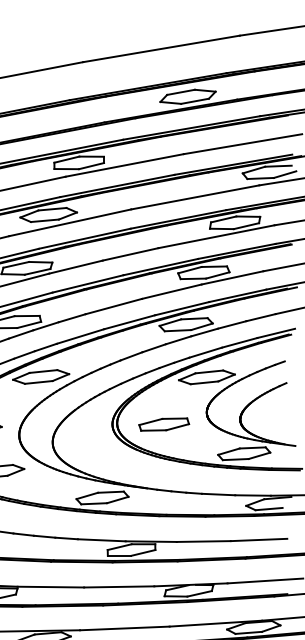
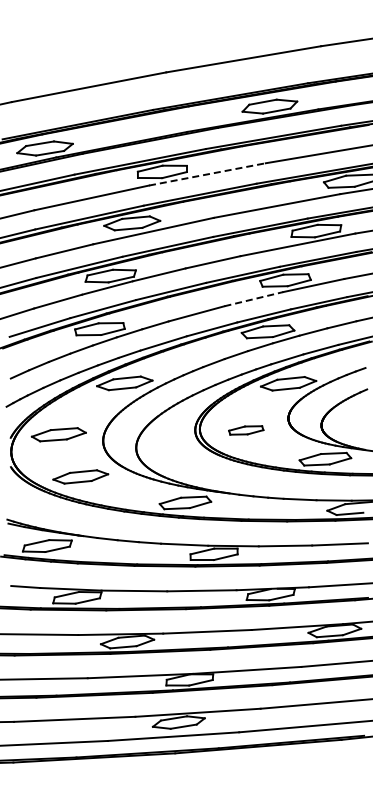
line: (124, 165) -> (207, 174), solid -> dashed
line: (172, 292) -> (254, 299), solid -> dashed
part: (163, 424) -> (245, 430), size x0.7

